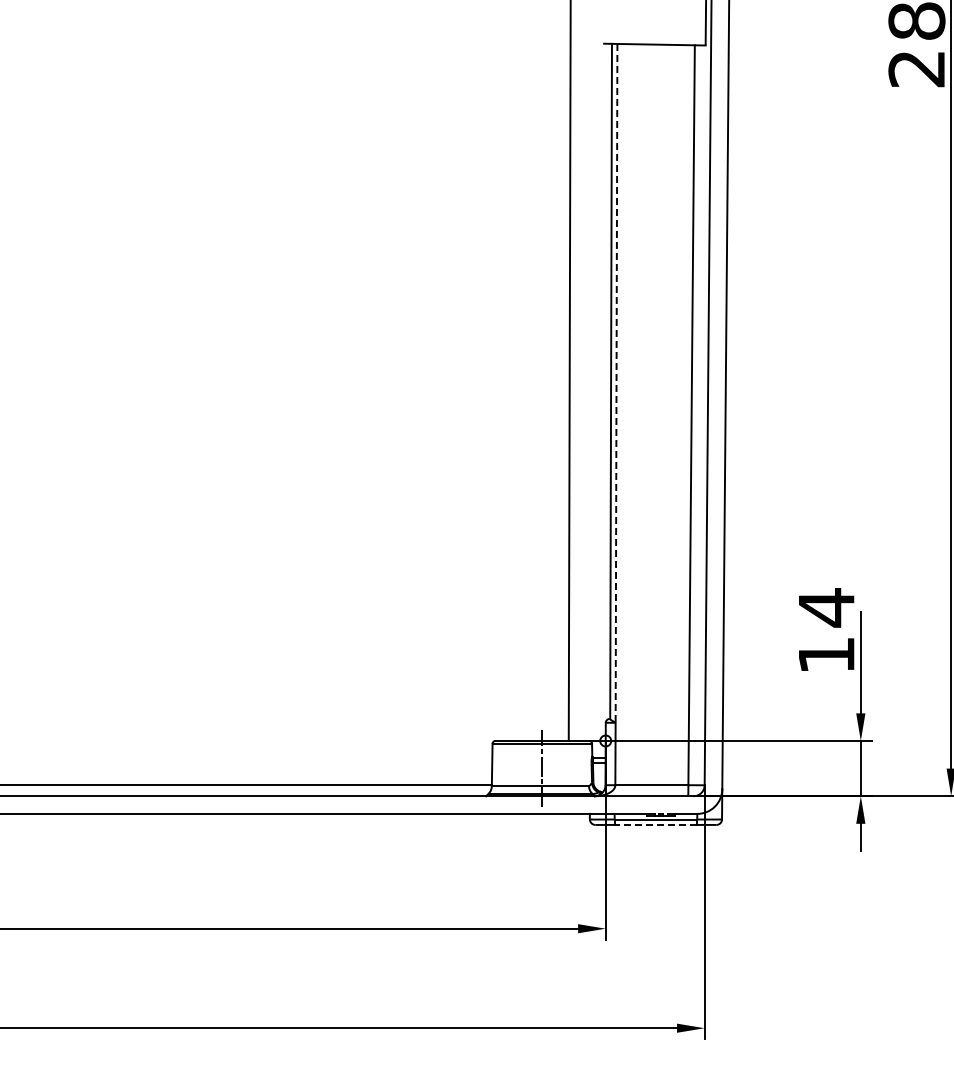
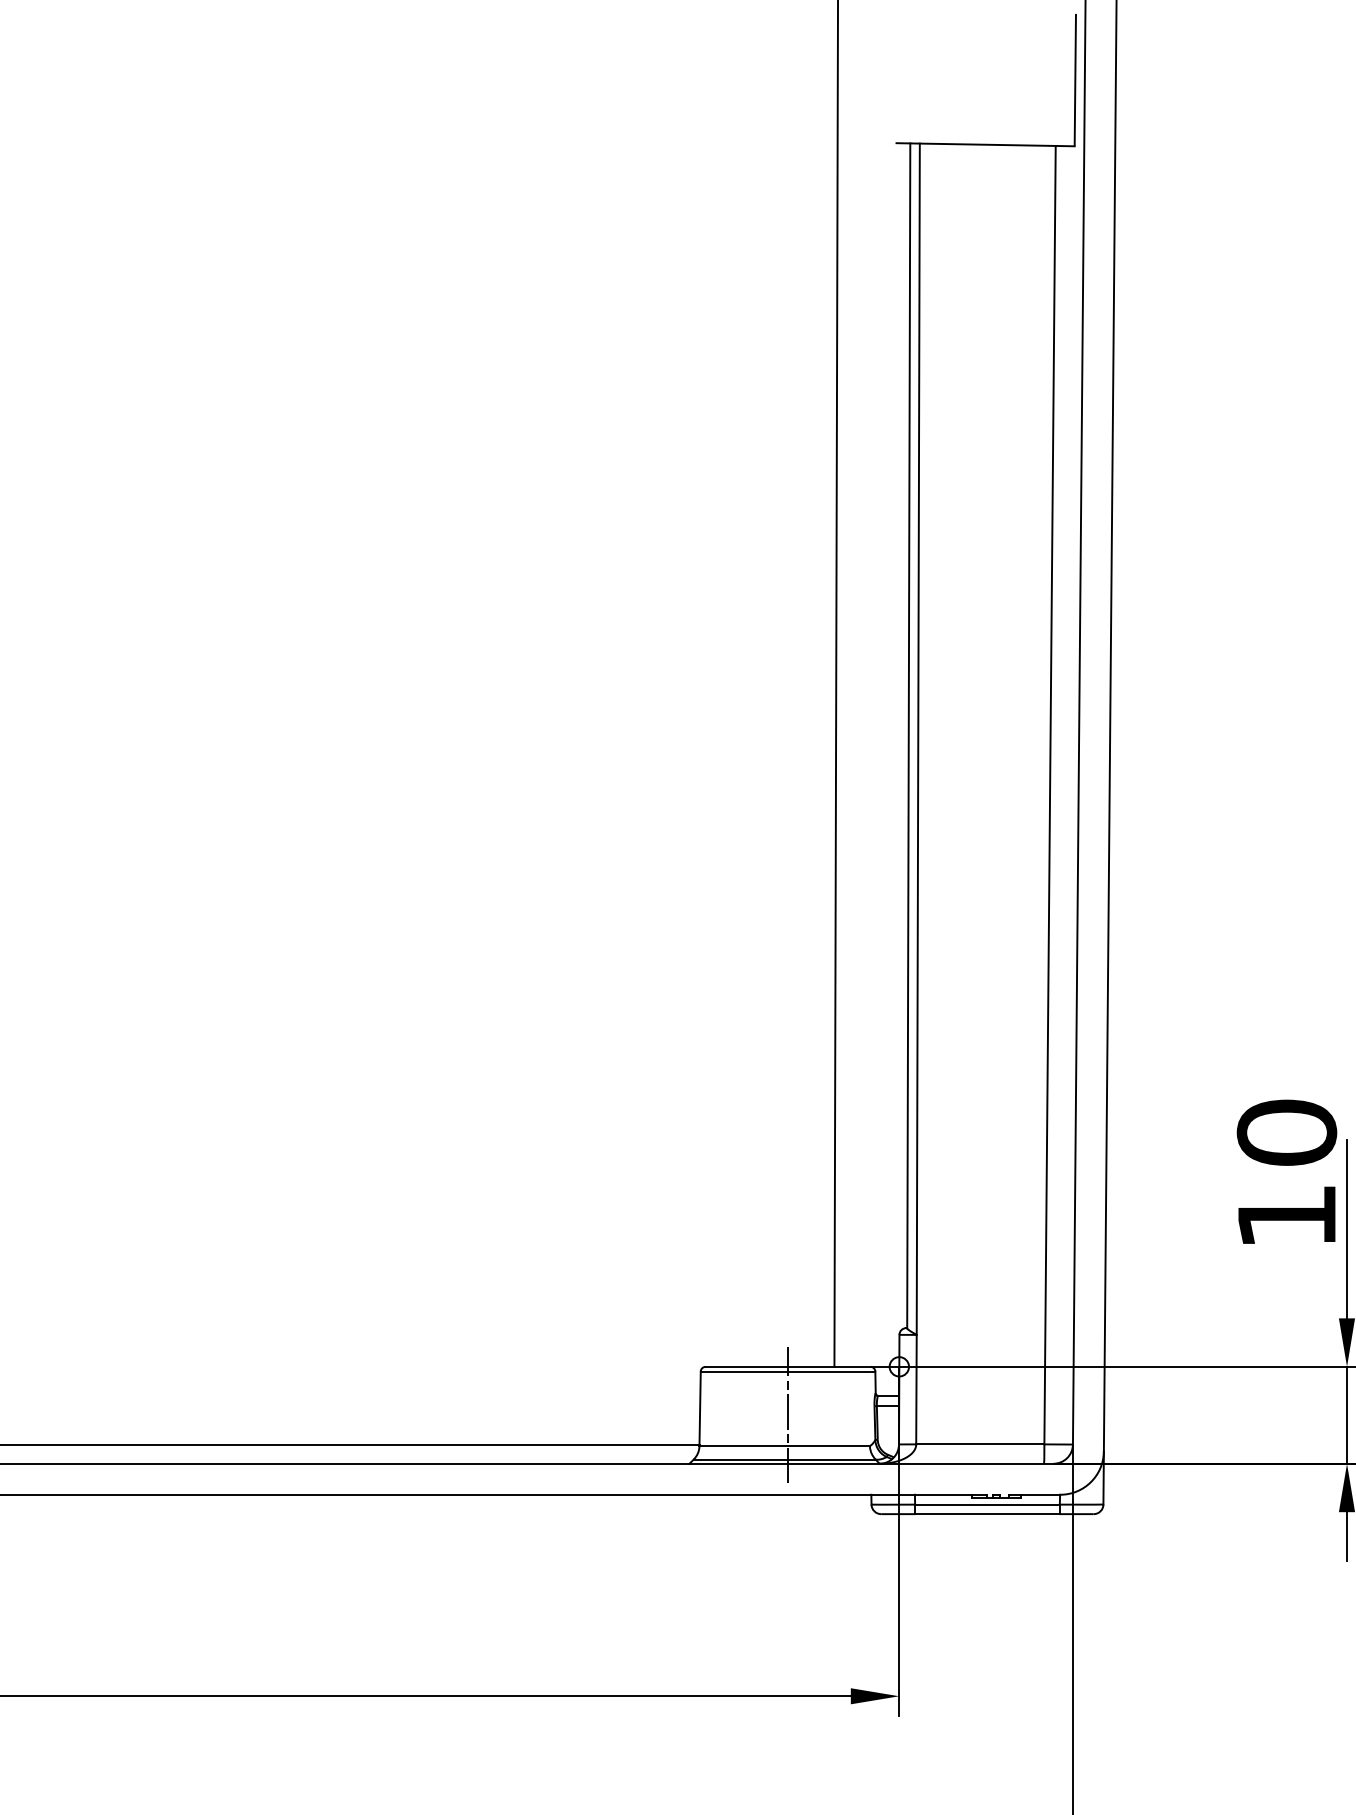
line: (616, 383) -> (918, 739), dashed -> solid
text: (826, 607) -> (1286, 1132), 14 -> 10
line: (655, 824) -> (986, 1513), dashed -> solid

